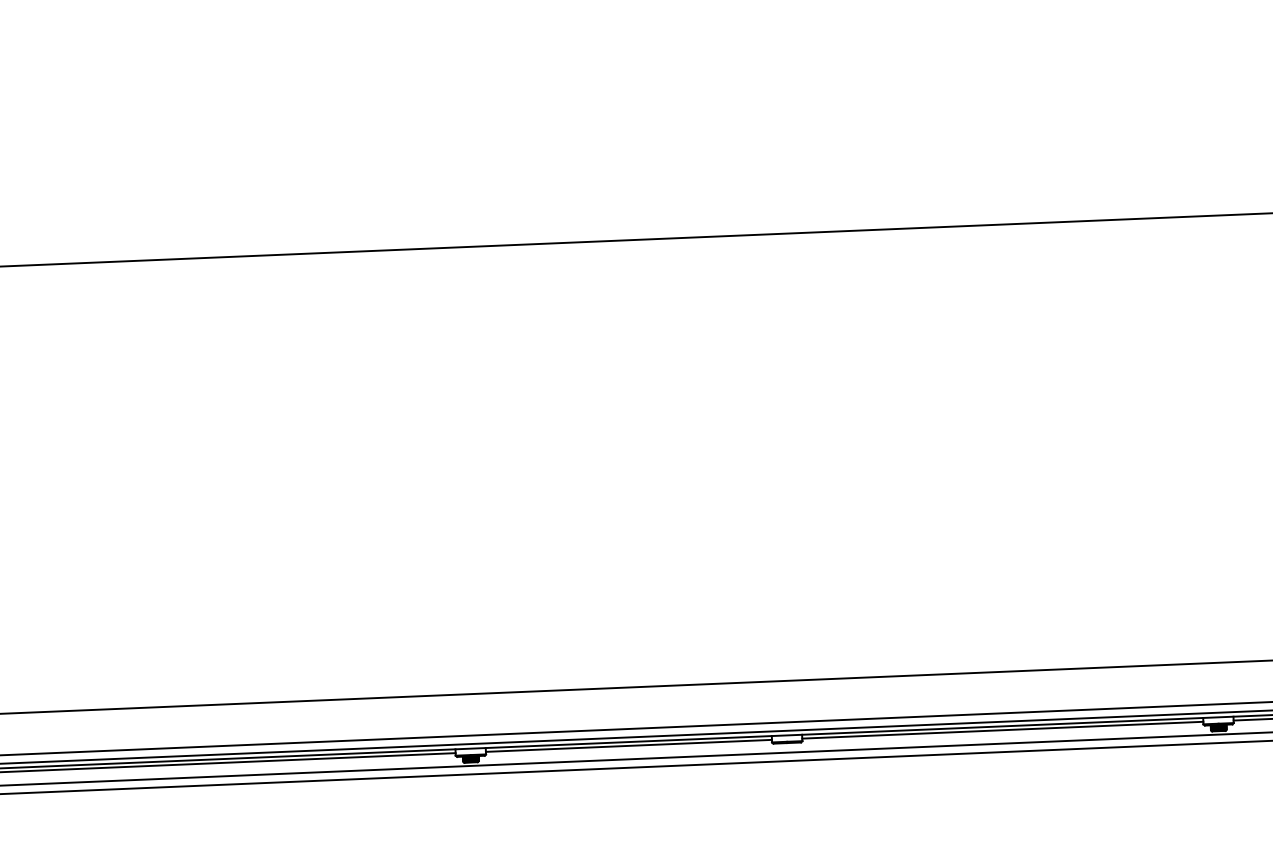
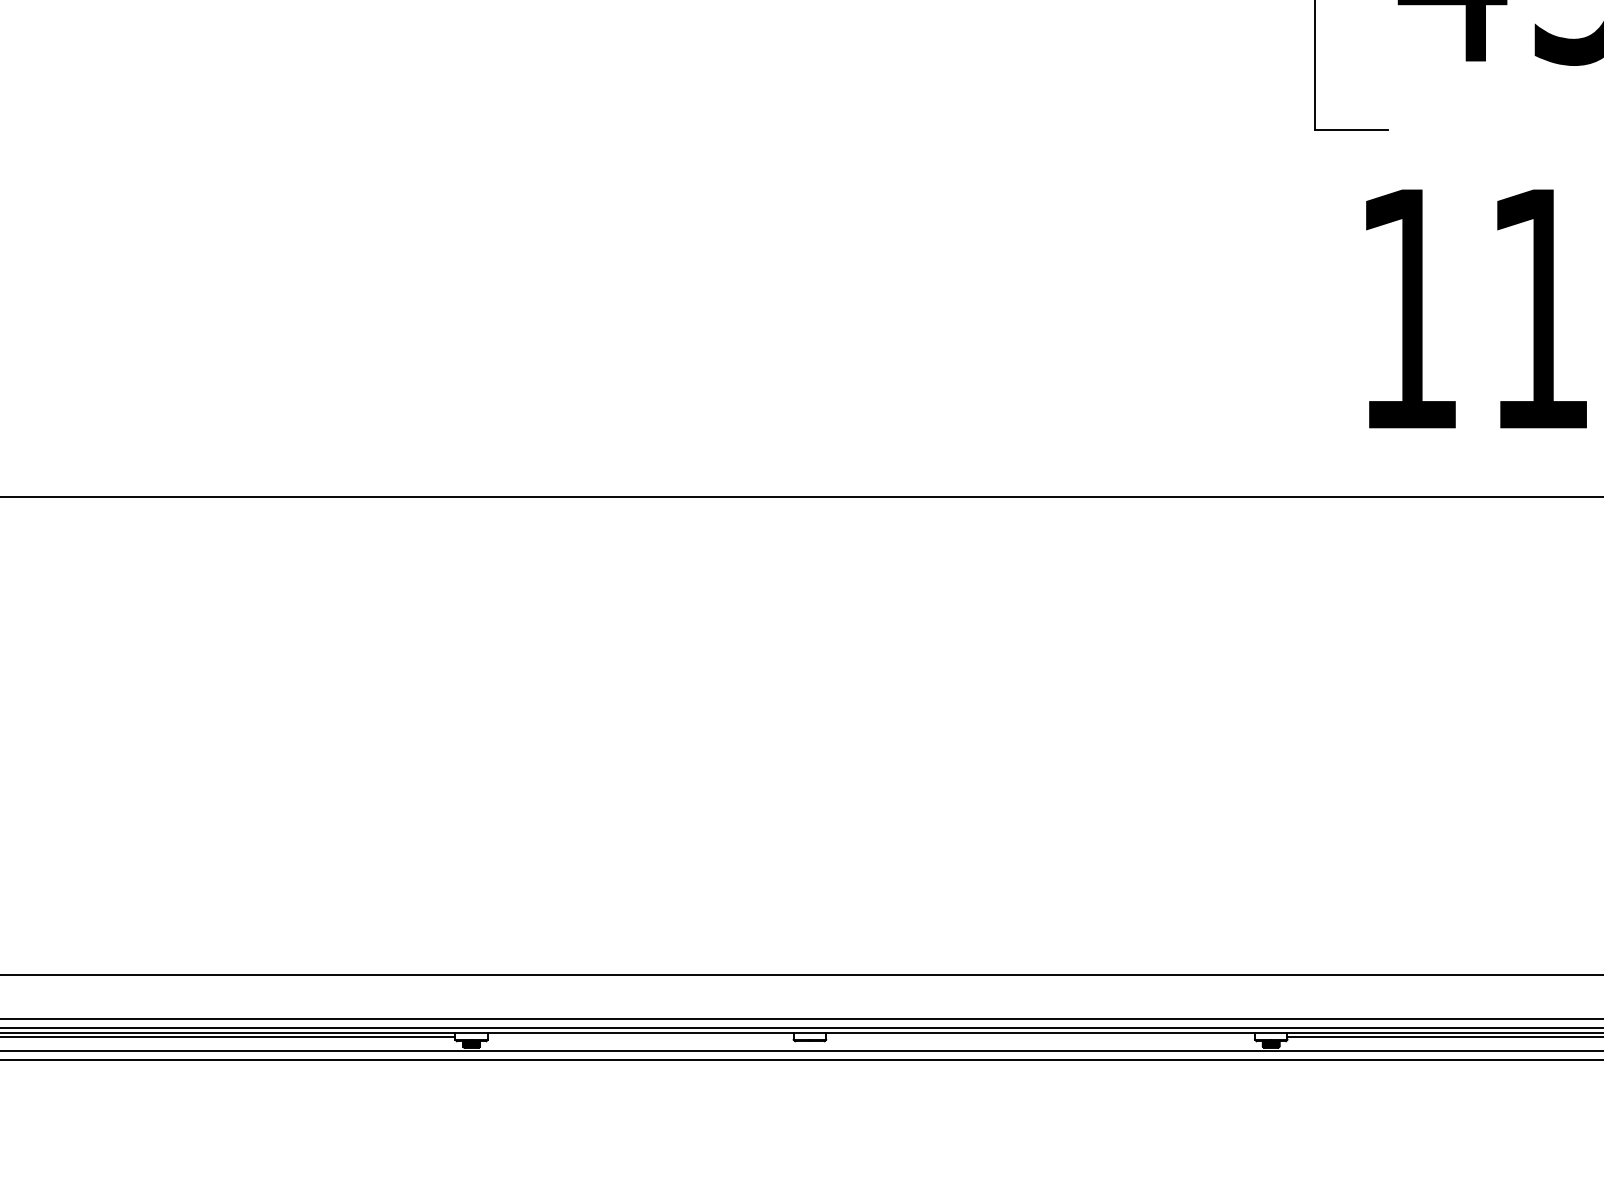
line: (1002, 730) -> (1040, 1037), removed
line: (628, 746) -> (640, 1037), removed

